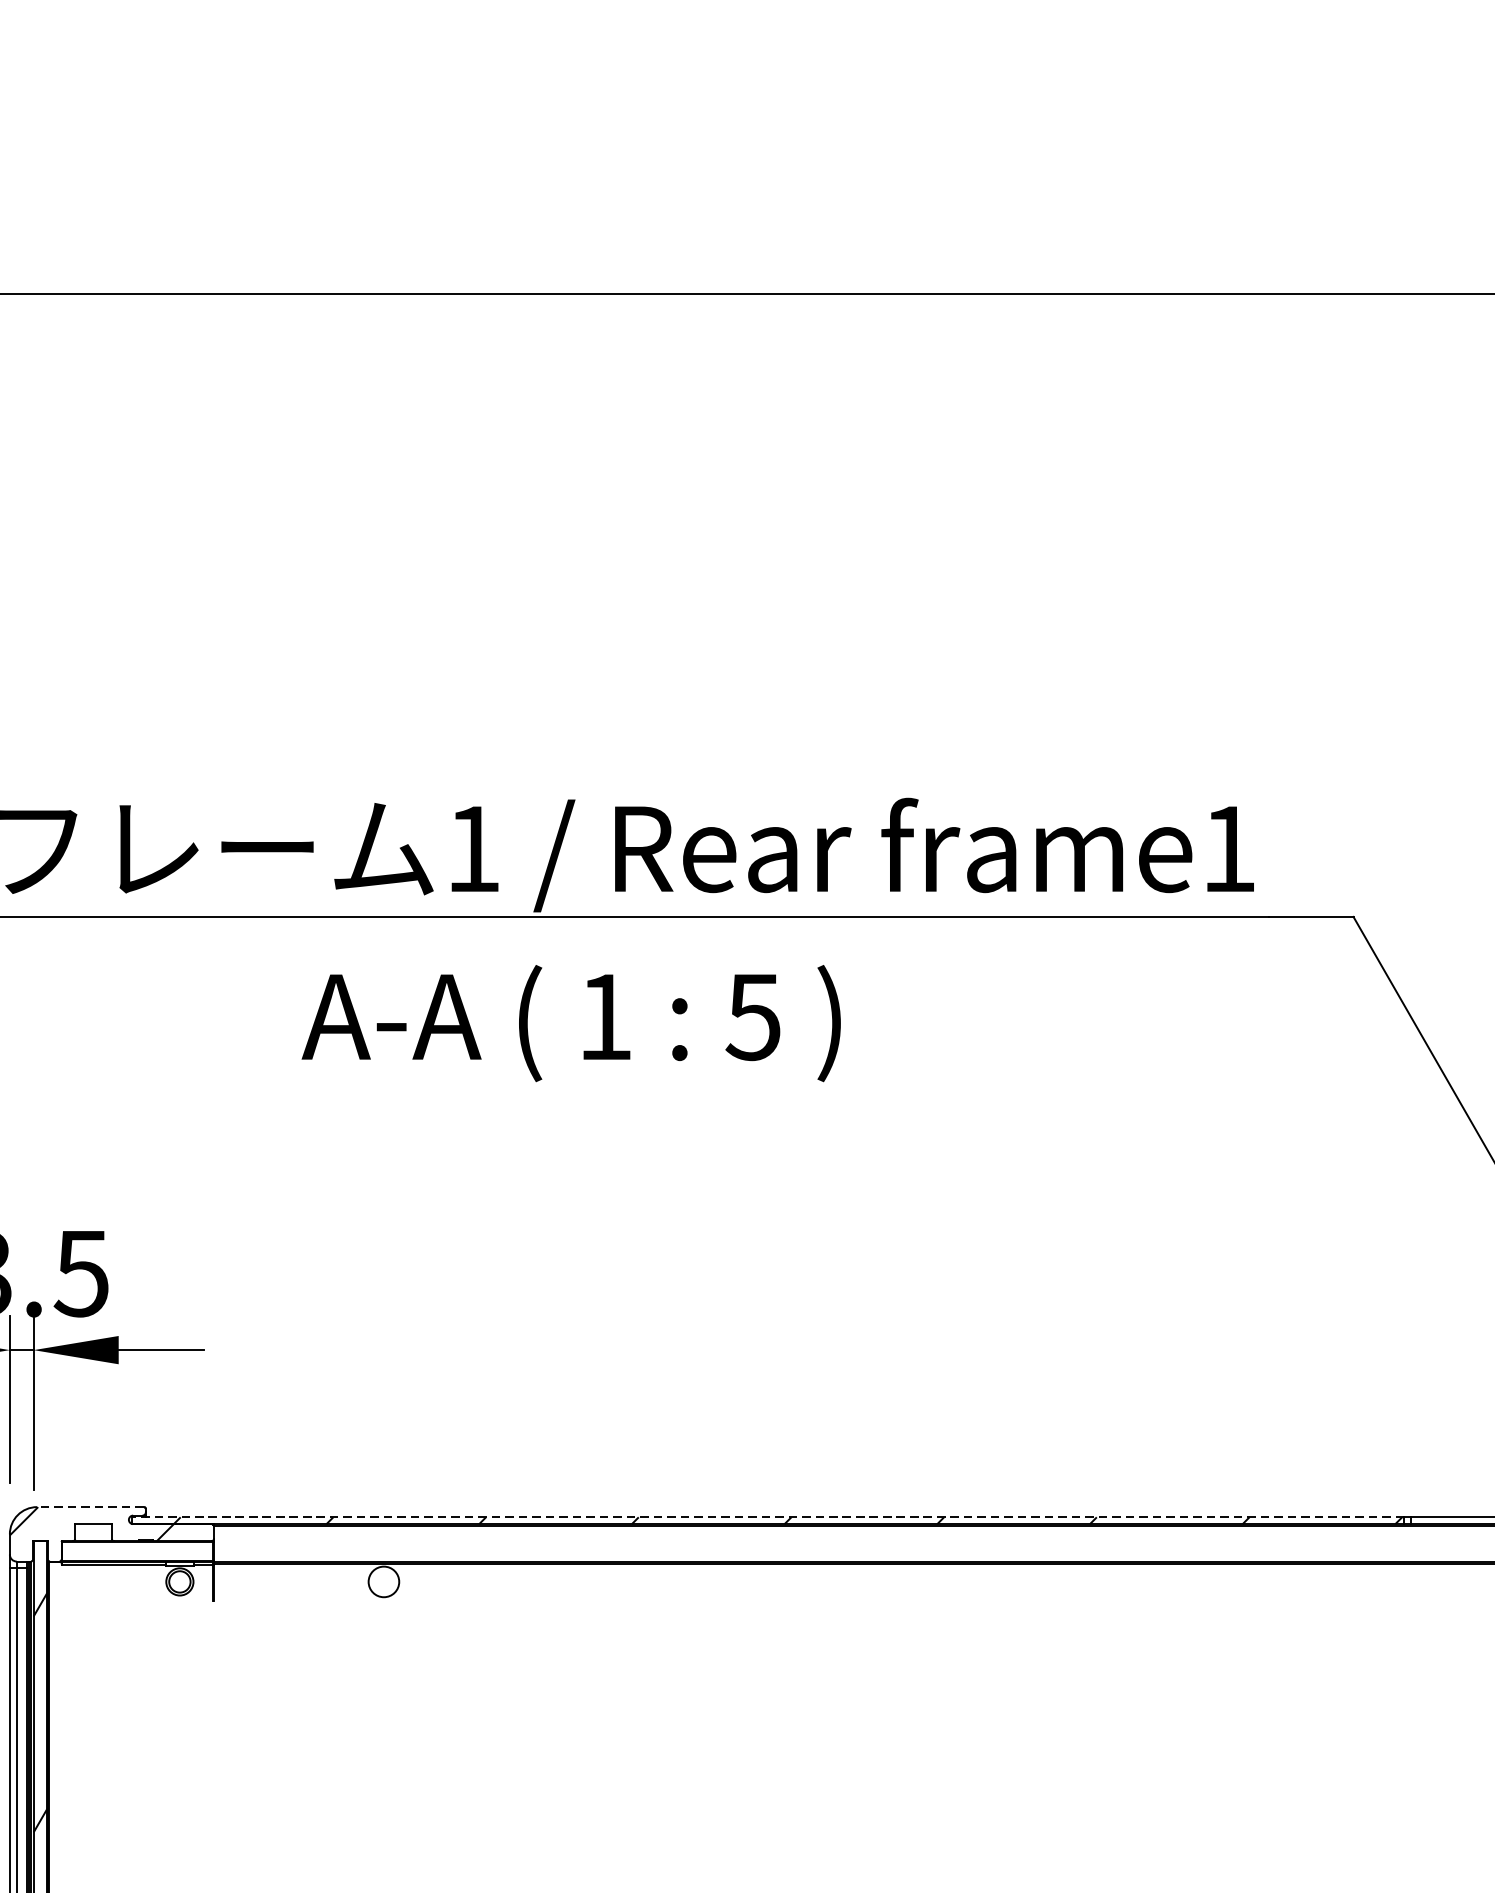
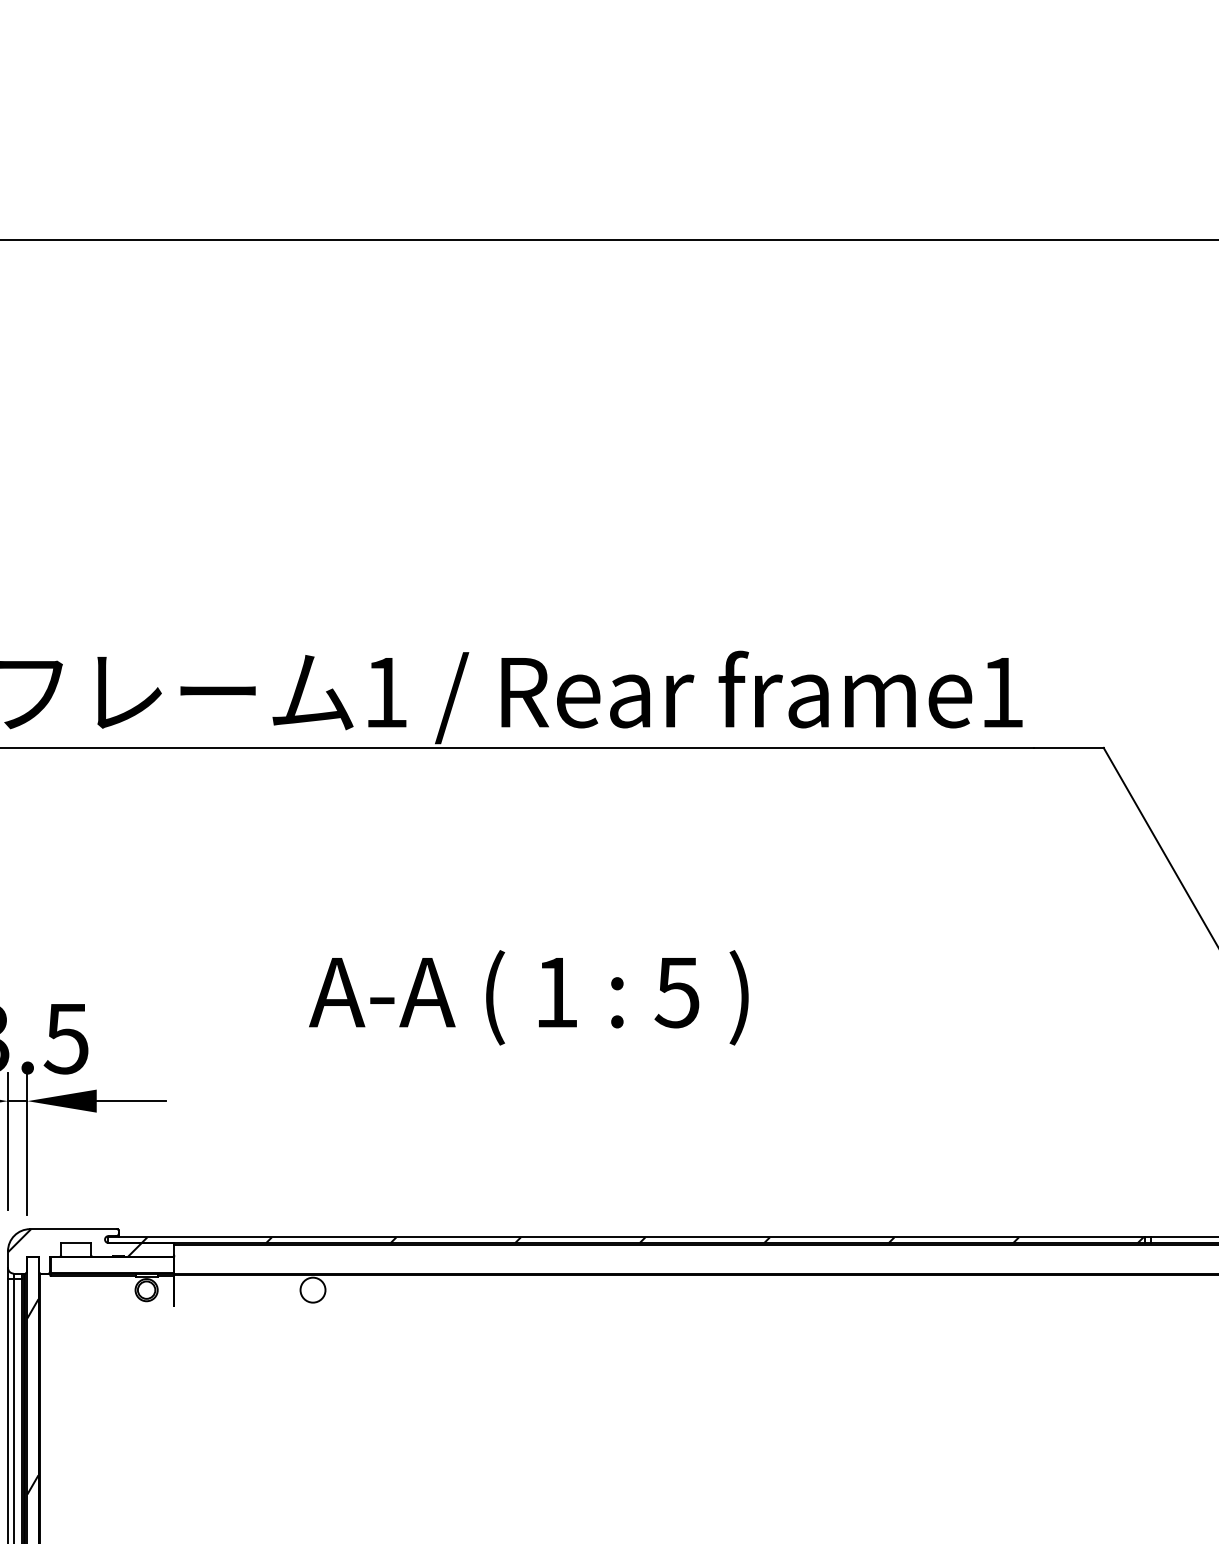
text: (570, 1023) -> (528, 997), moved
line: (90, 1507) -> (73, 1229), dashed -> solid
line: (768, 1517) -> (626, 1237), dashed -> solid

